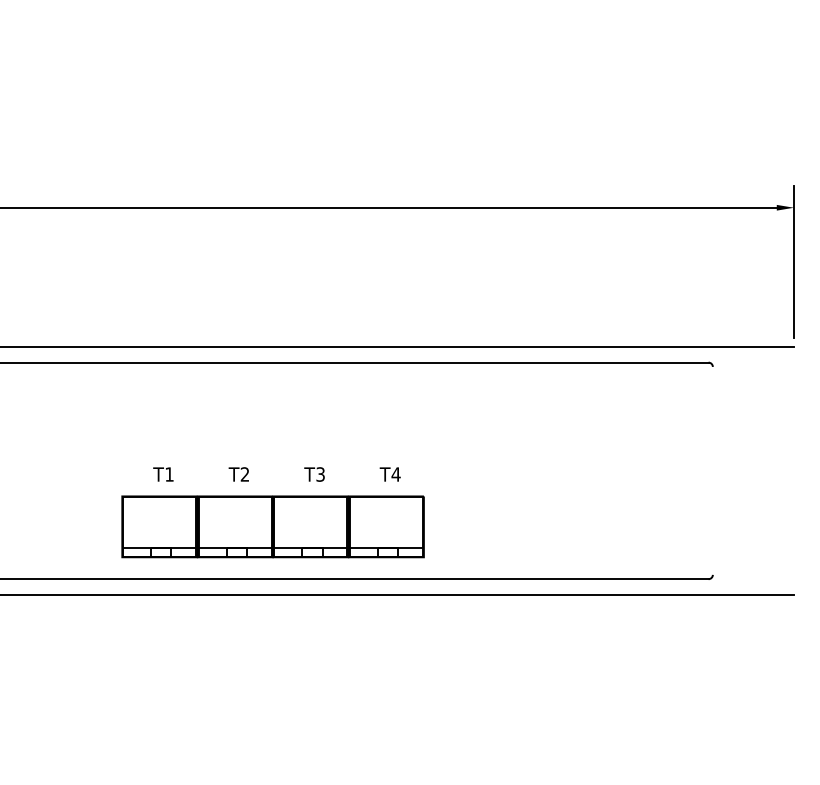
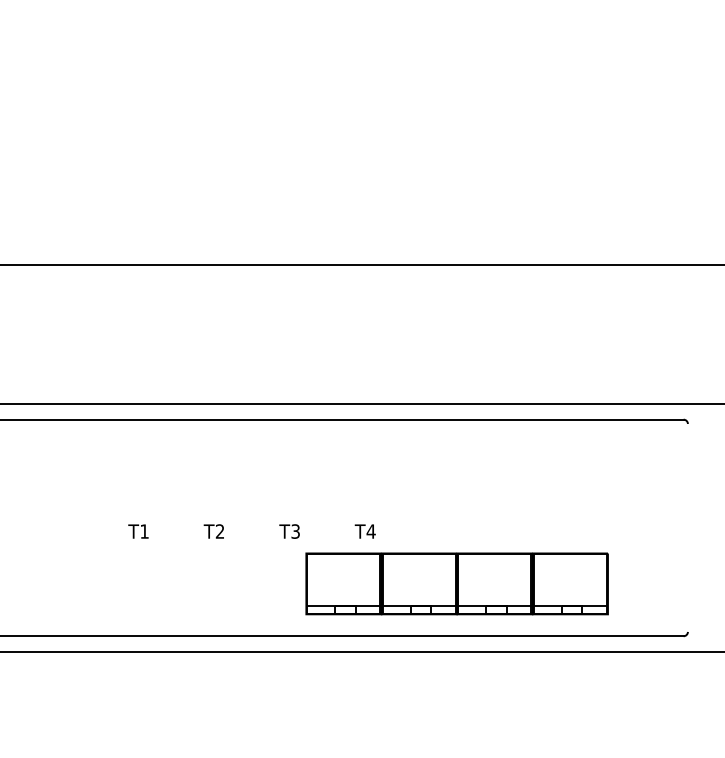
part: (272, 526) -> (456, 583), moved

